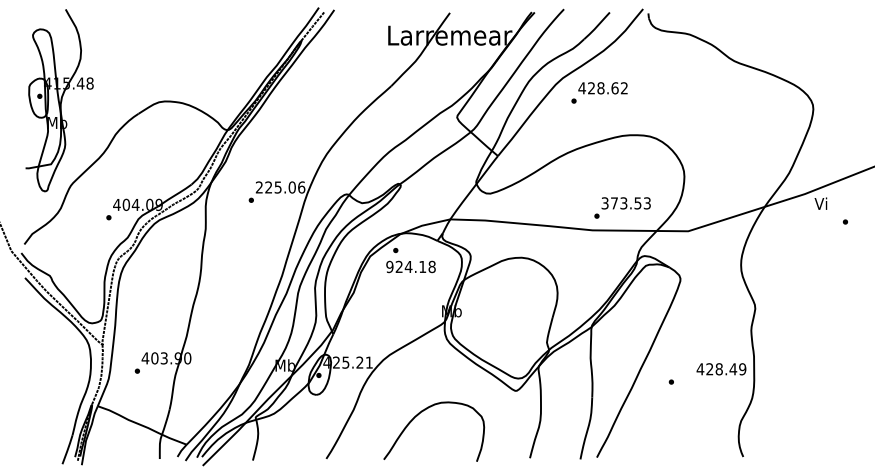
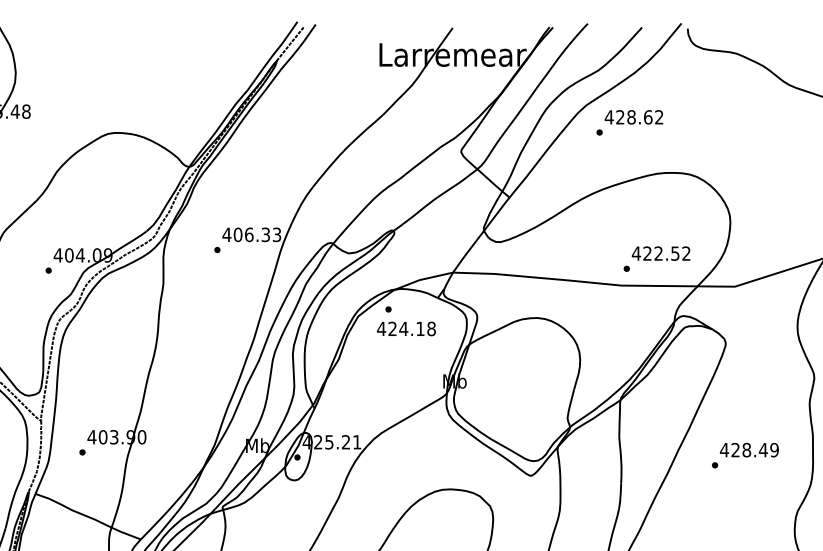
text: (280, 187) -> (251, 234), 225.06 -> 406.33
text: (625, 203) -> (660, 253), 373.53 -> 422.52
text: (389, 266) -> (381, 328), 924.18 -> 424.18
text: (721, 369) -> (749, 450), moved

